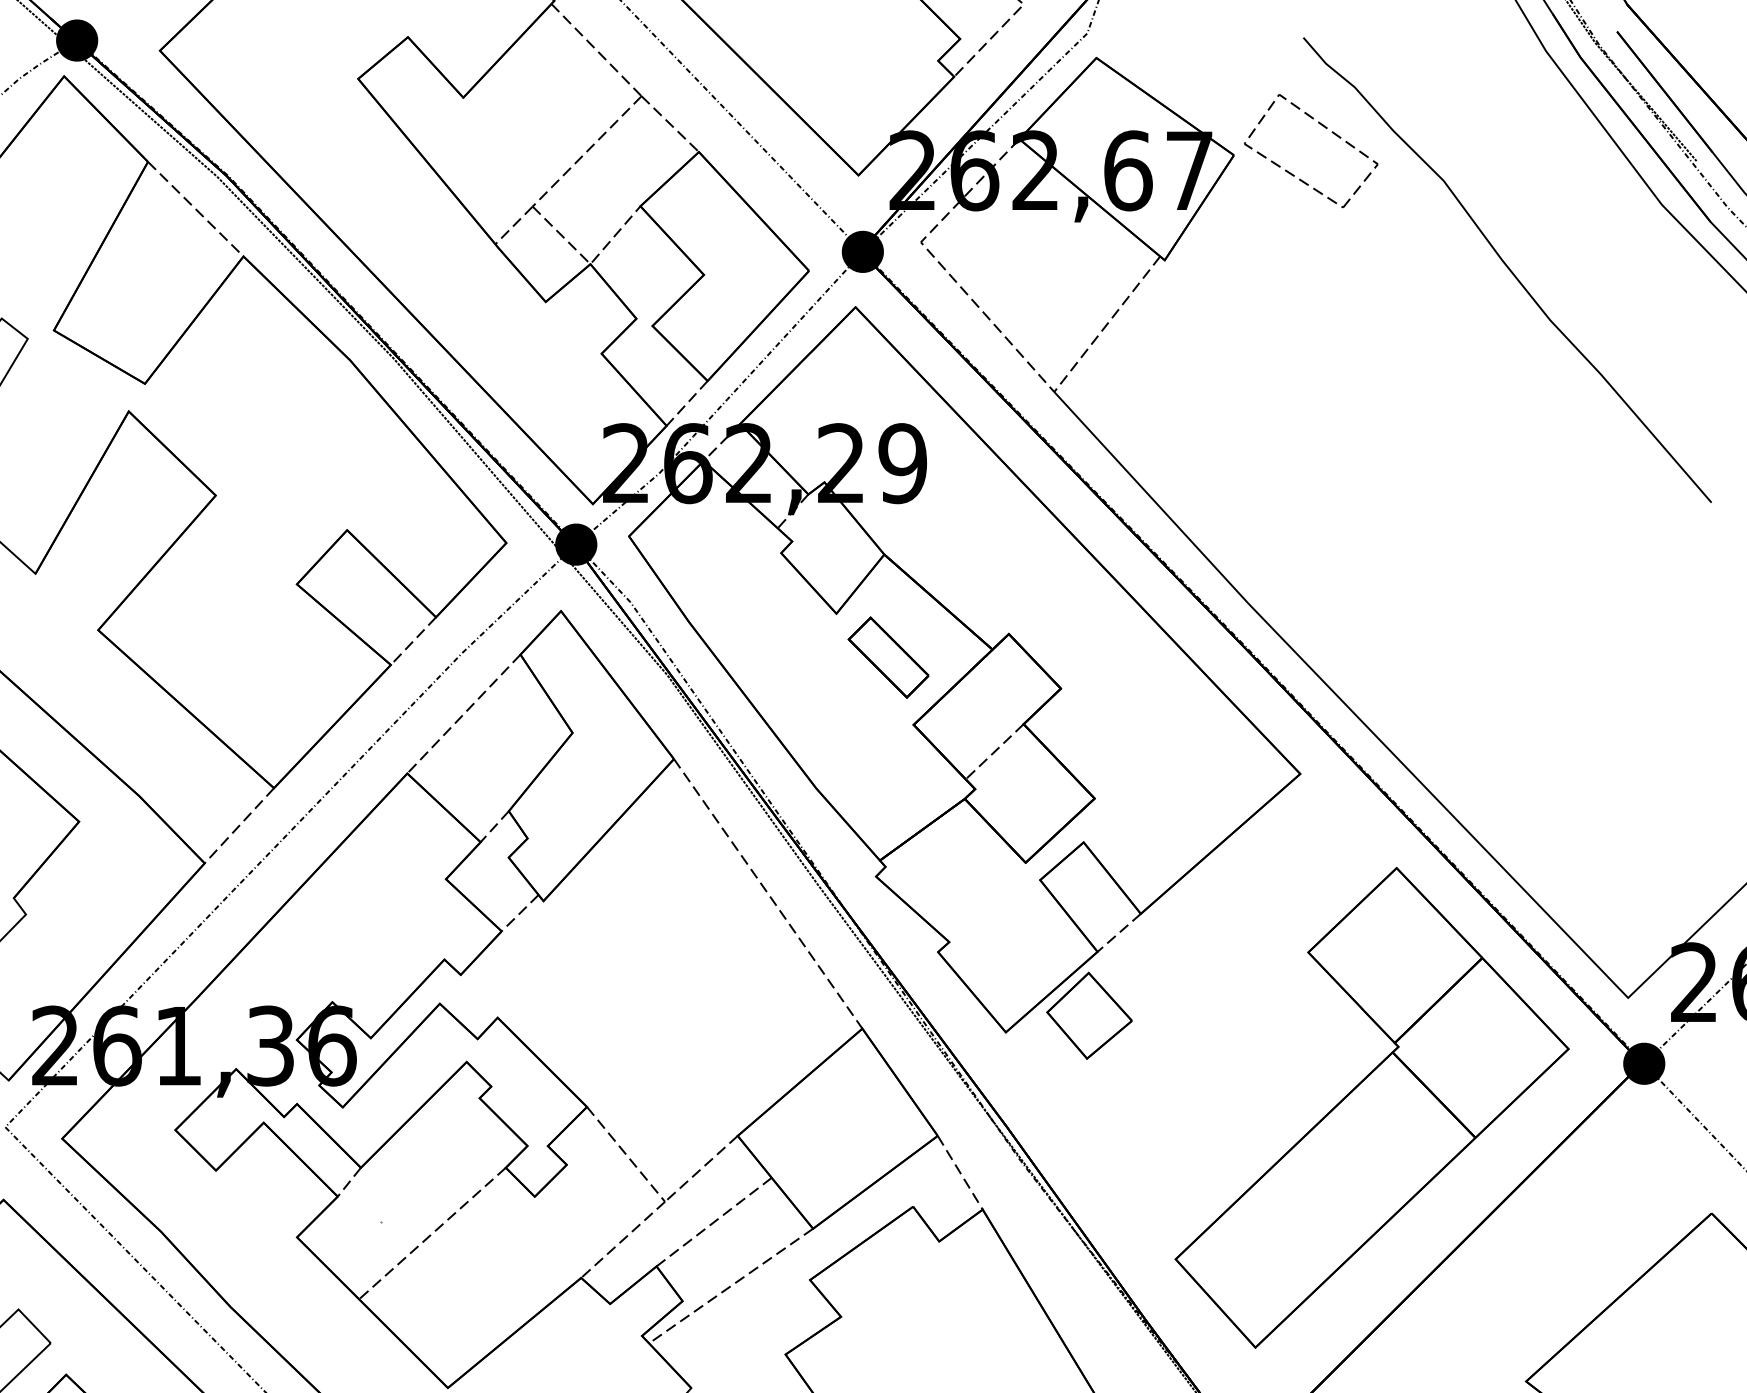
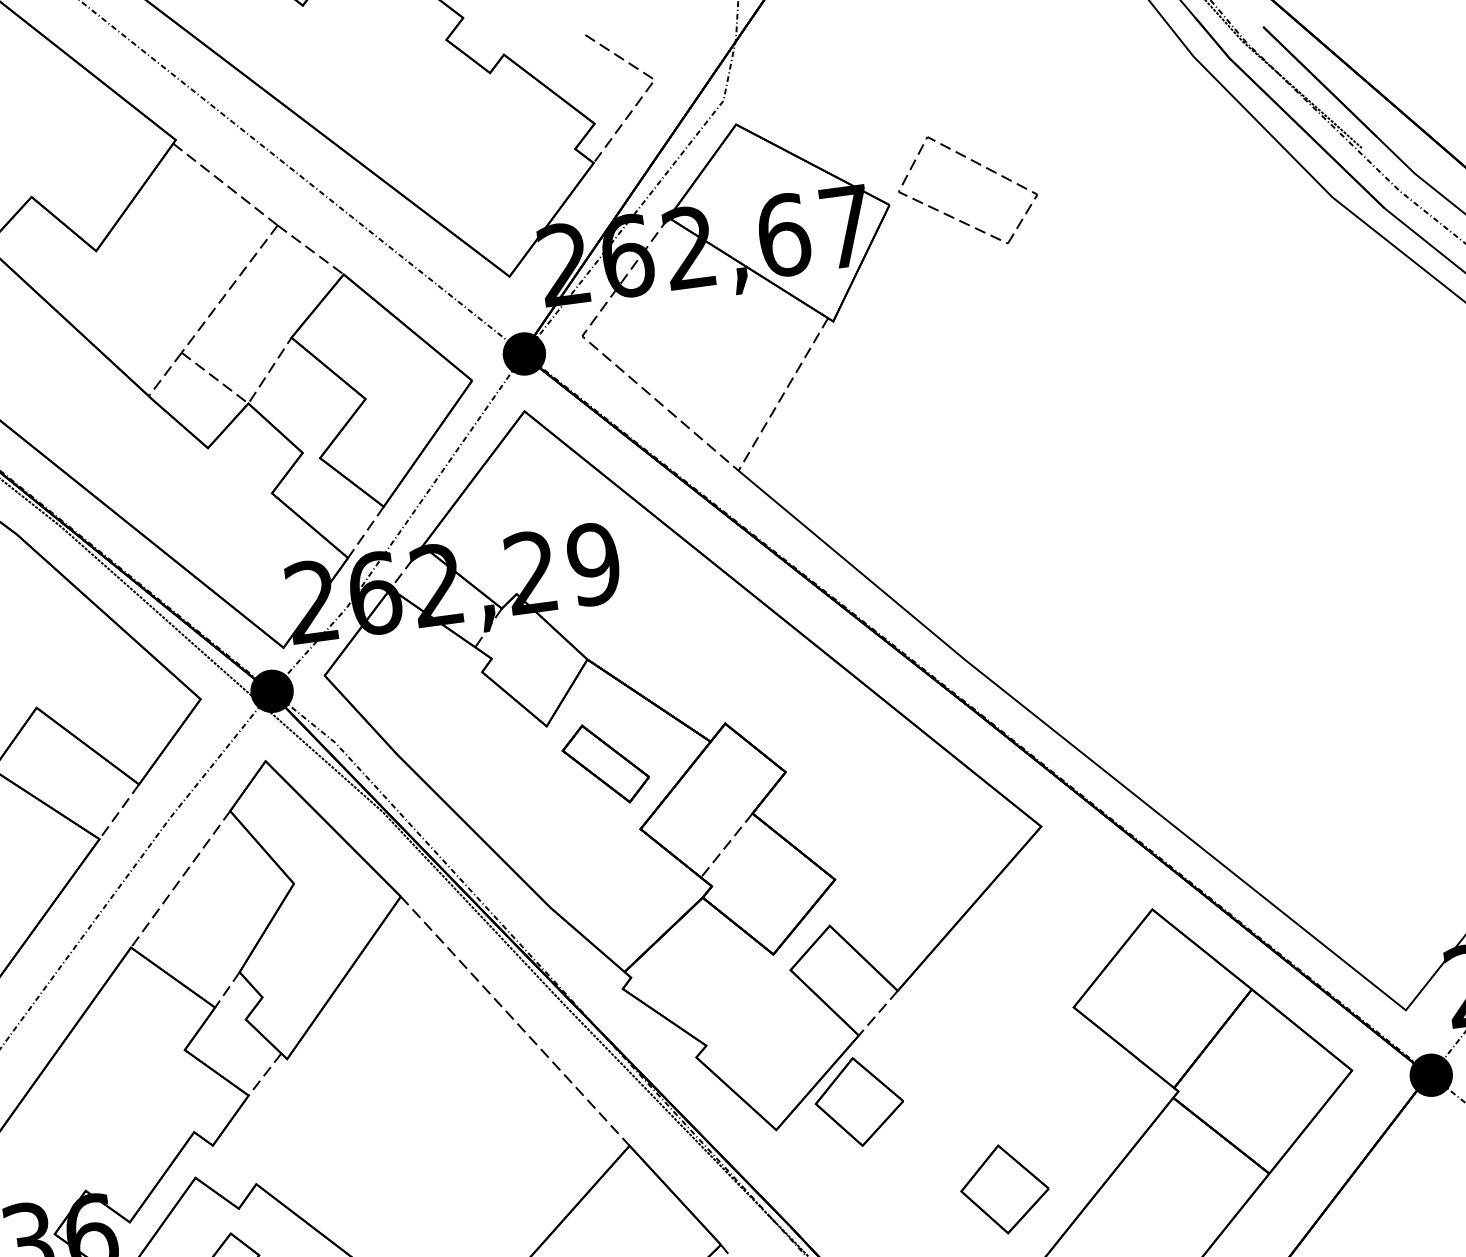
curve: (1507, 268) -> (1183, 283), removed
part: (1218, 1118) -> (1004, 1188), added

